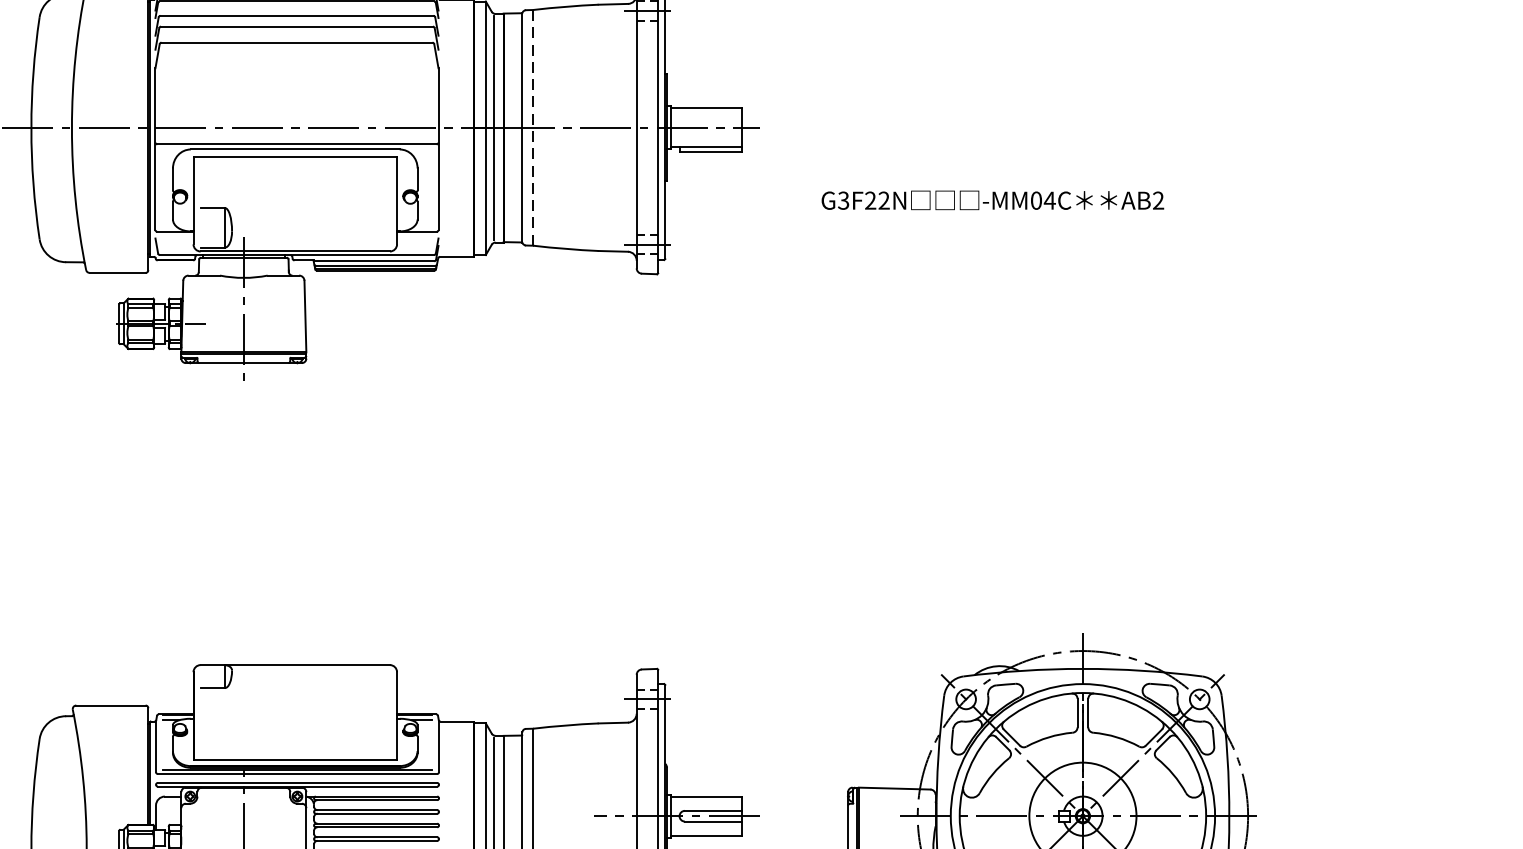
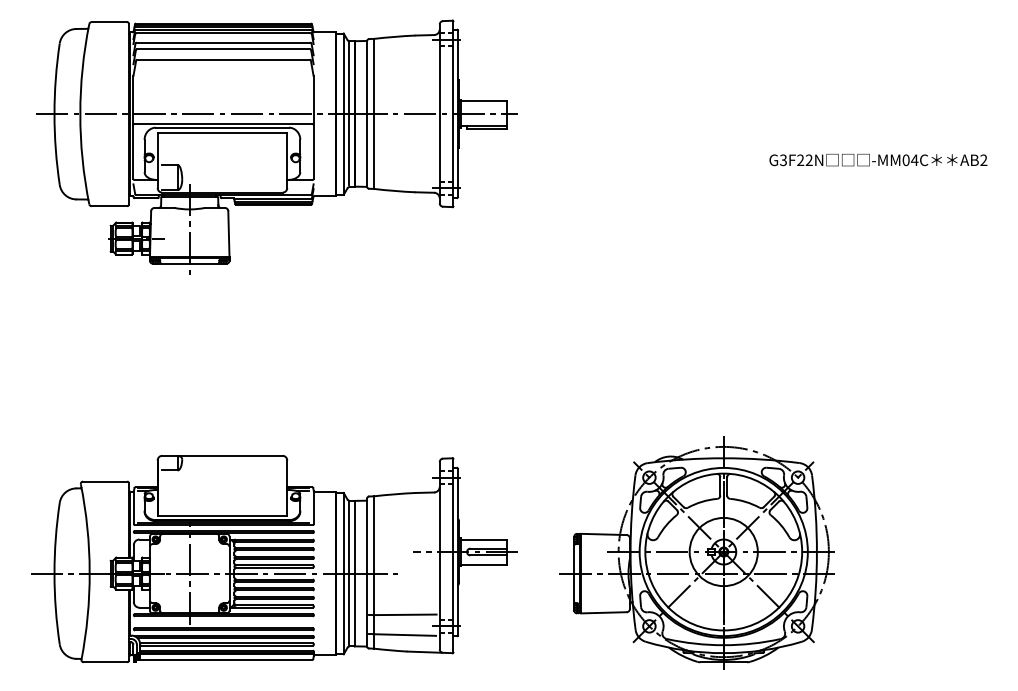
line: (532, 127) -> (373, 113), dashed -> solid
text: (992, 201) -> (878, 160), moved

